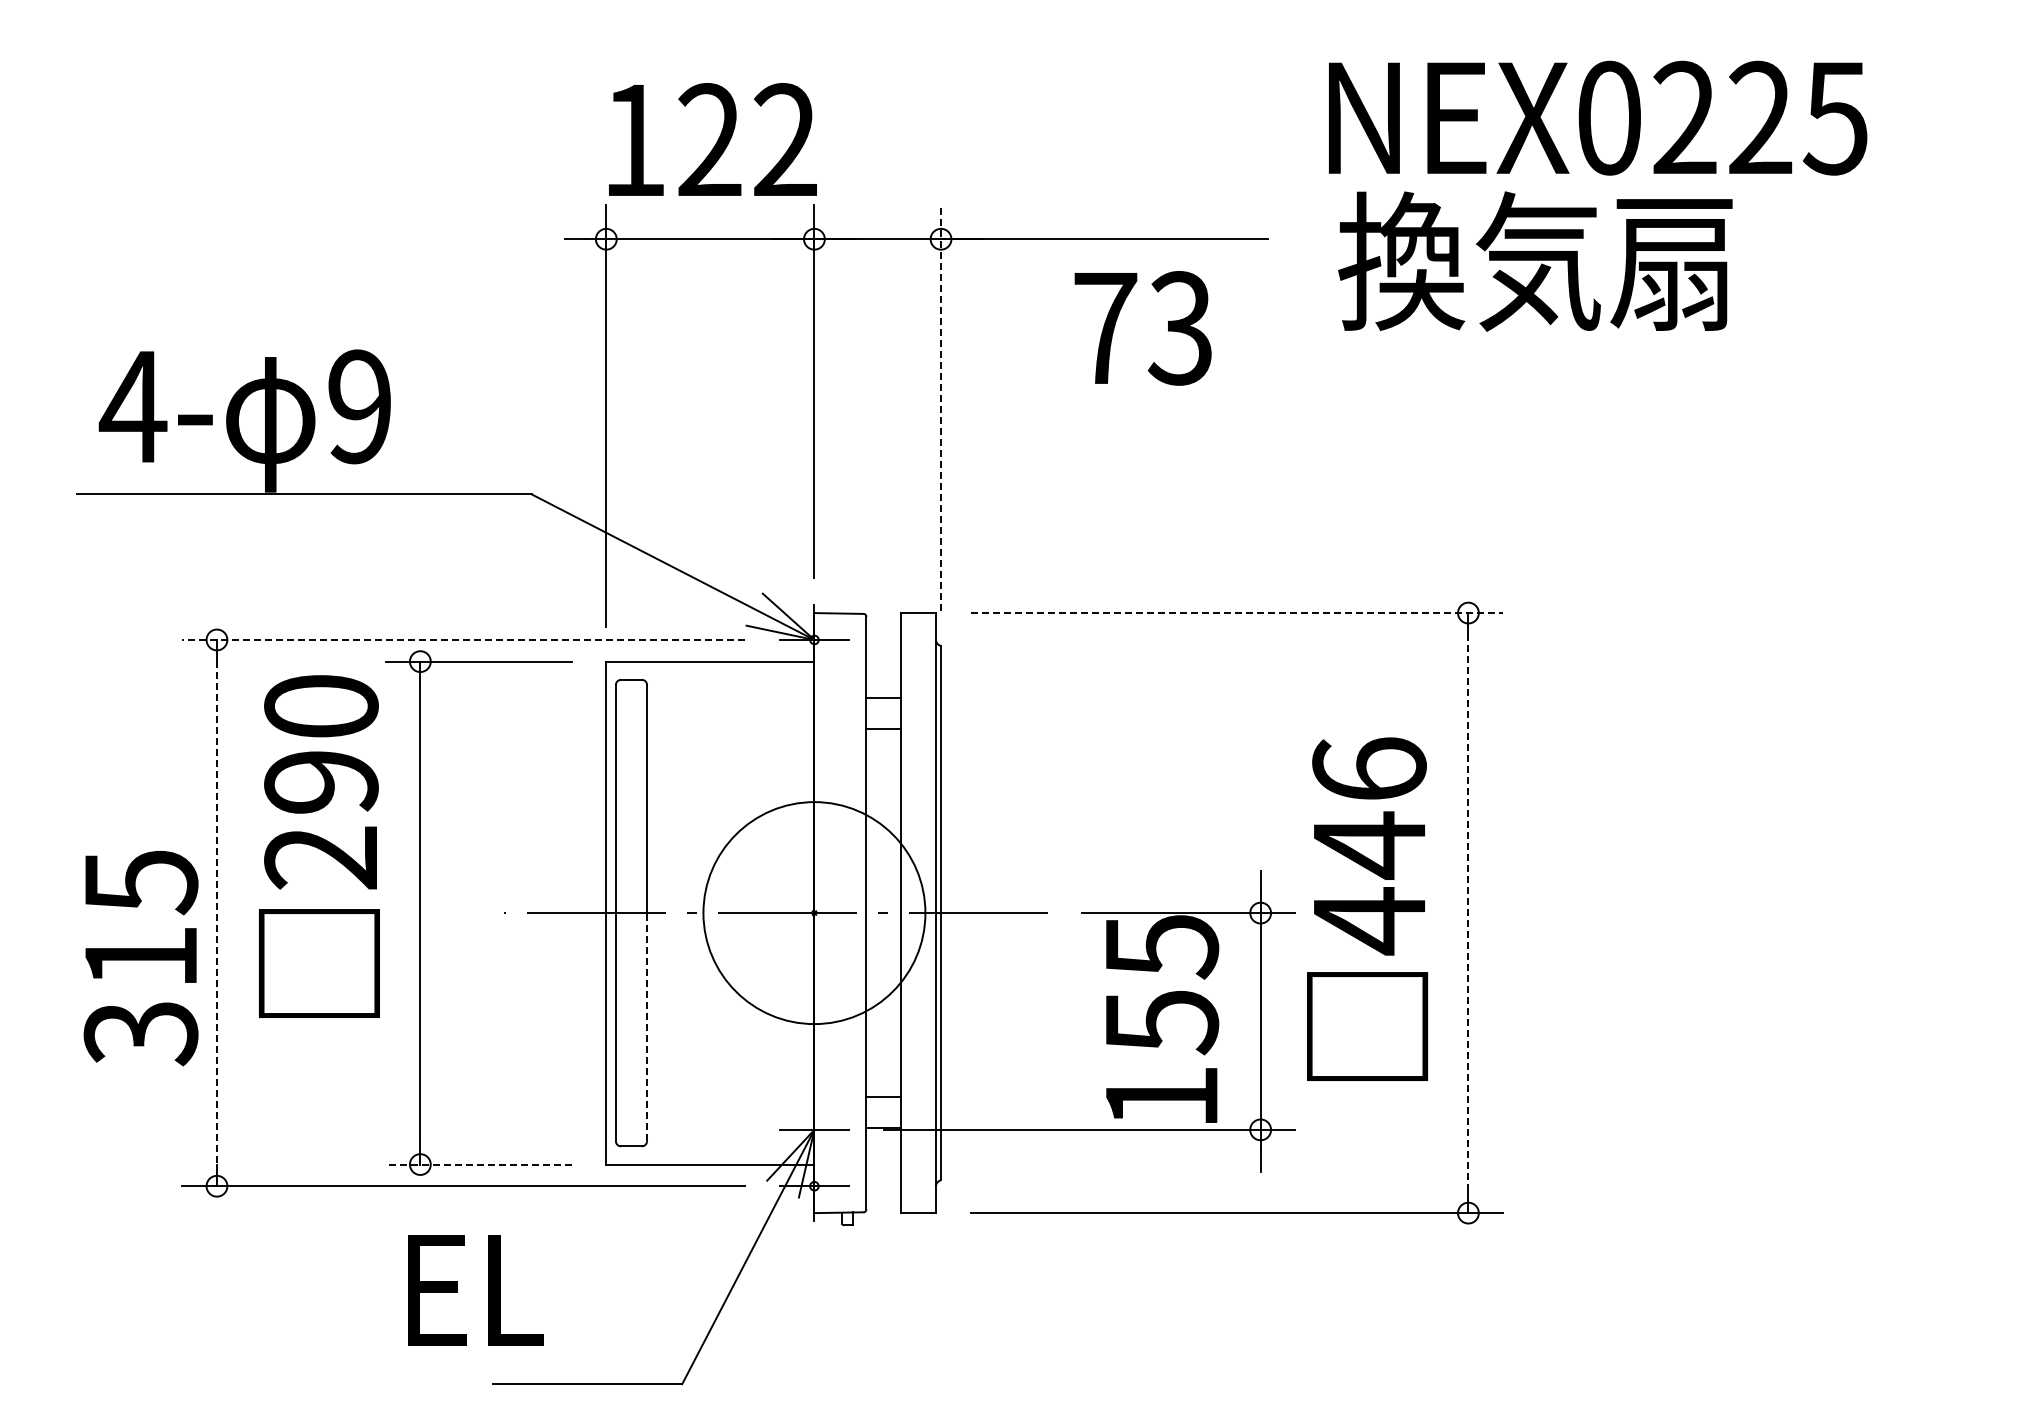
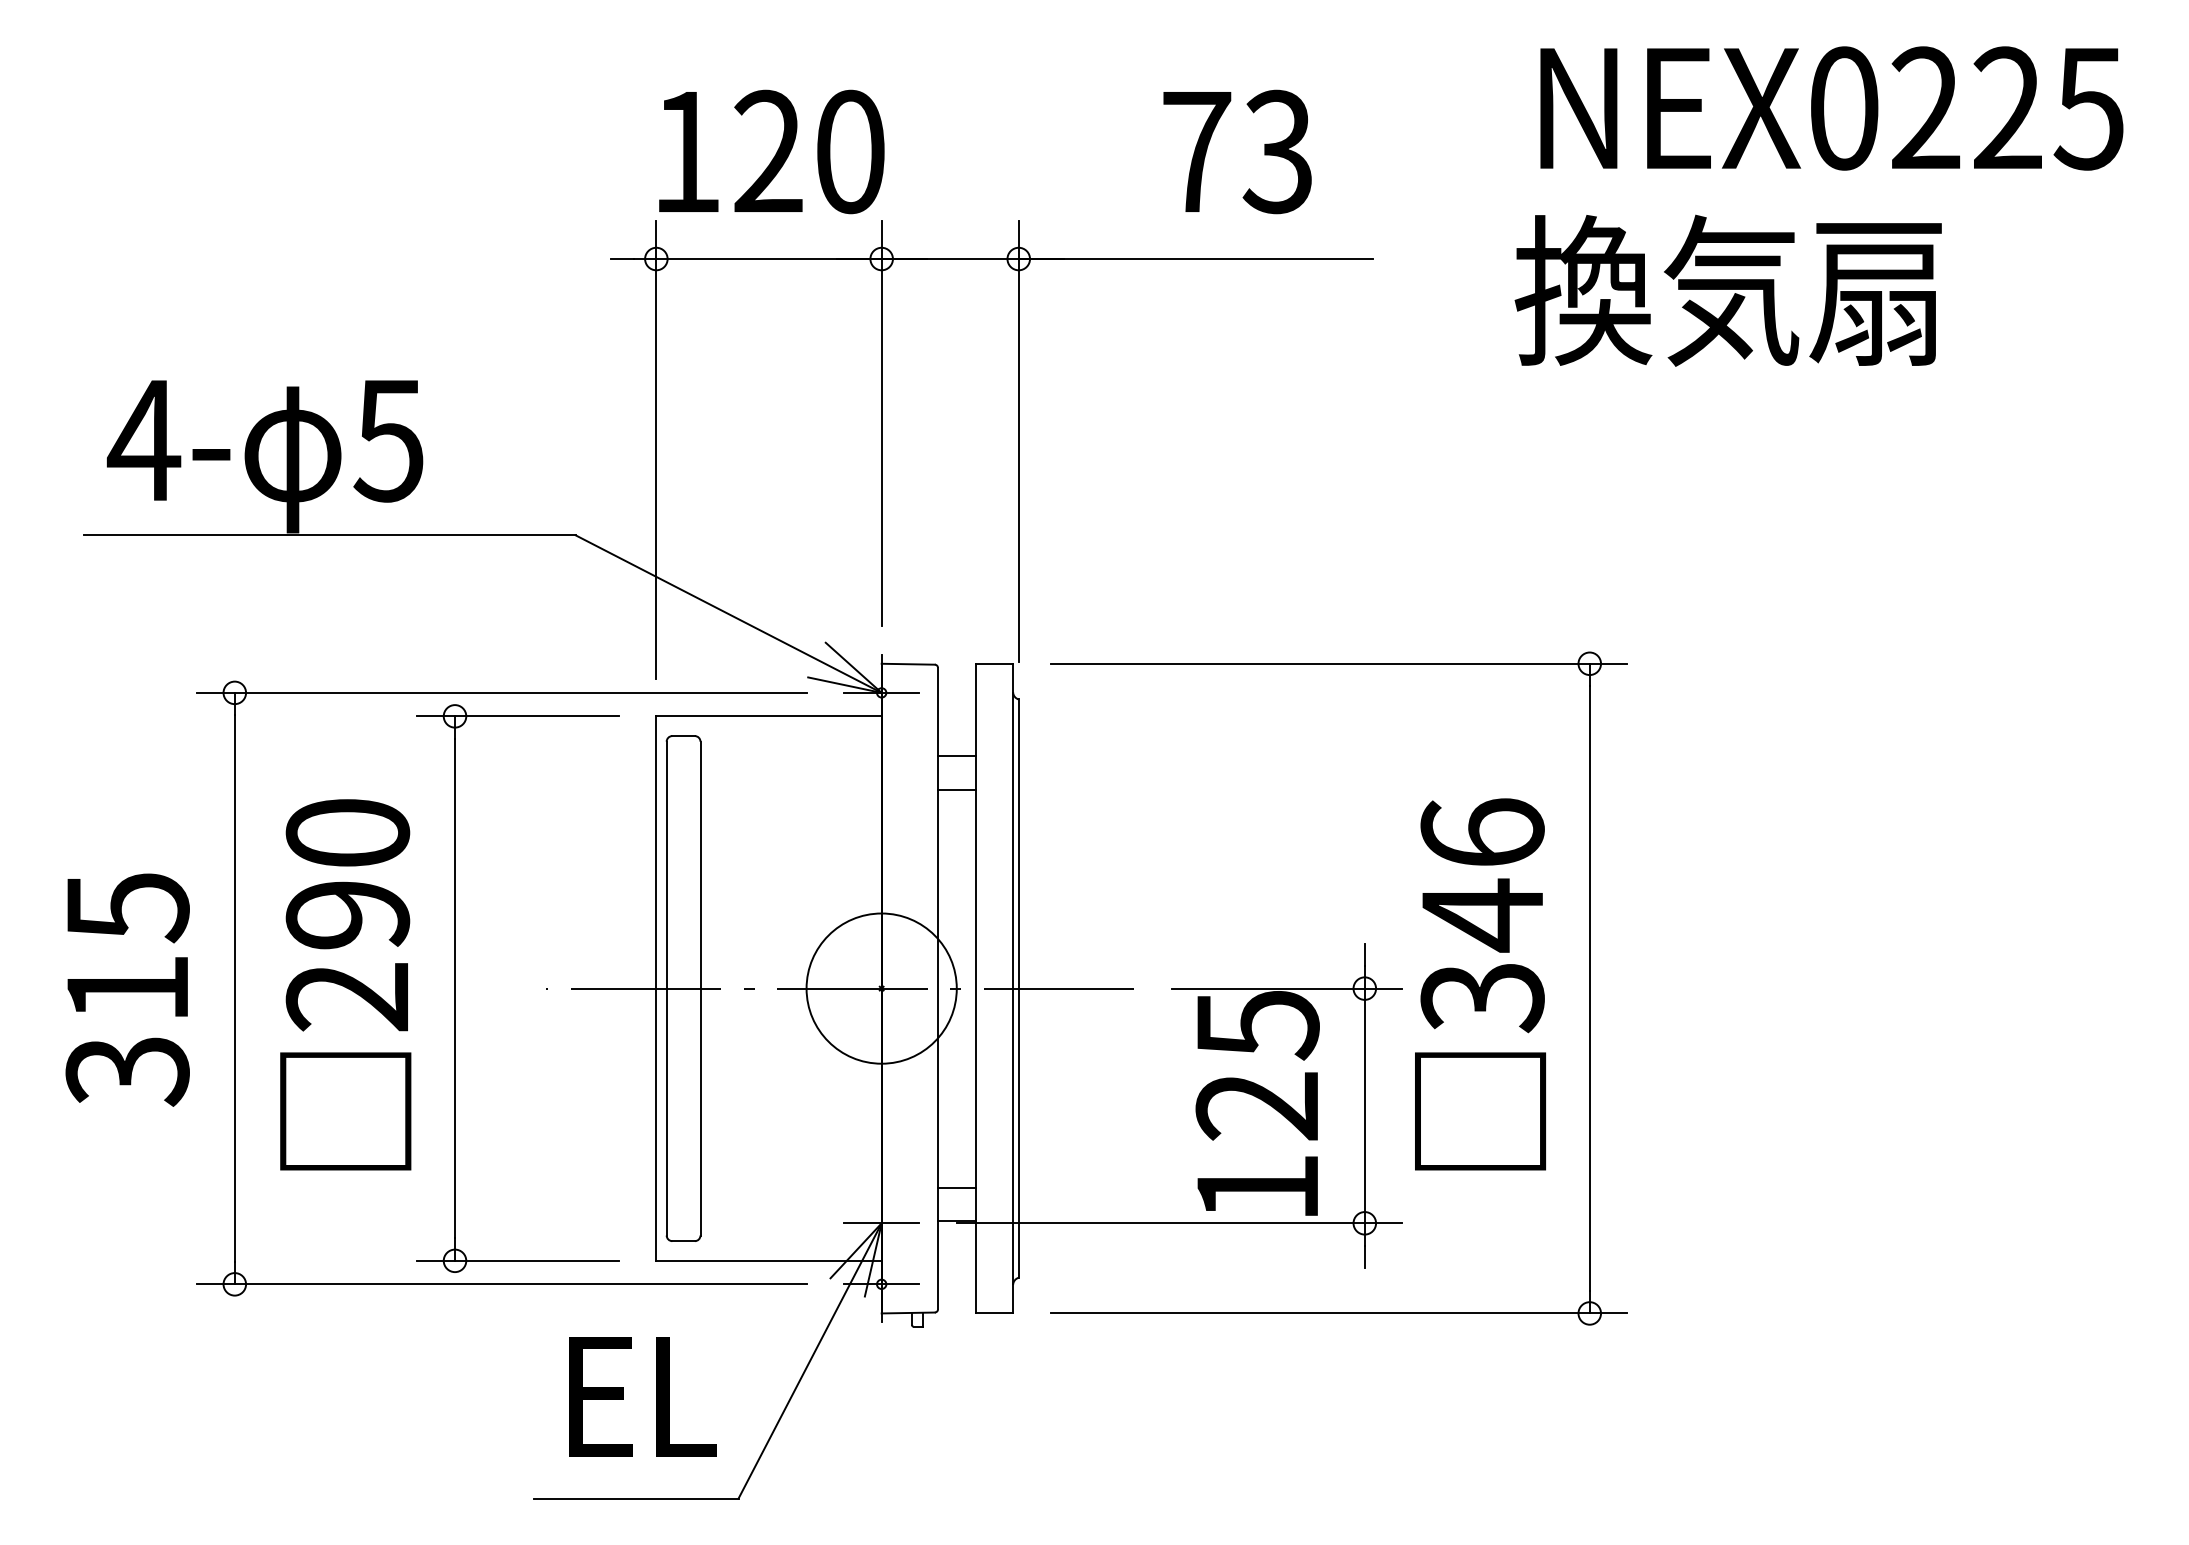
text: (1598, 117) -> (1832, 107), moved
text: (785, 140) -> (850, 152), 122 -> 120
text: (1535, 261) -> (1728, 290), moved
text: (1142, 328) -> (1236, 152), moved
text: (358, 406) -> (388, 440), 9 -> 5
line: (941, 407) -> (1019, 441), dashed -> solid
line: (1237, 613) -> (1339, 664), dashed -> solid
line: (463, 639) -> (501, 692), dashed -> solid
text: (319, 846) -> (345, 984), moved
circle: (814, 912) -> (881, 987), size x0.62
line: (216, 913) -> (234, 989), dashed -> solid
line: (1468, 913) -> (1589, 989), dashed -> solid
text: (1369, 921) -> (1482, 997), 446 -> 346
text: (140, 958) -> (127, 990), moved
text: (1161, 1022) -> (1257, 1107), 155 -> 125
line: (647, 1026) -> (700, 1111), dashed -> solid
line: (478, 1164) -> (517, 1260), dashed -> solid
text: (475, 1290) -> (642, 1397), moved

